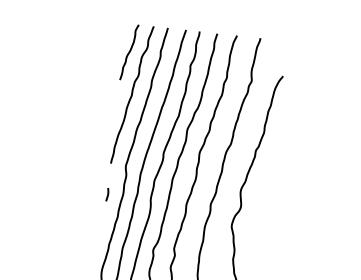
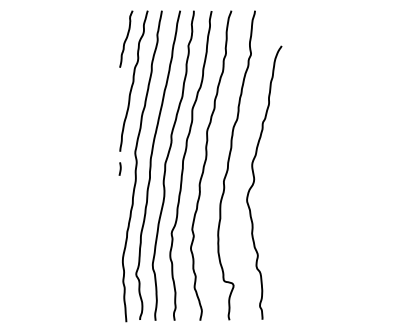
curve: (106, 194) -> (119, 168), moved

